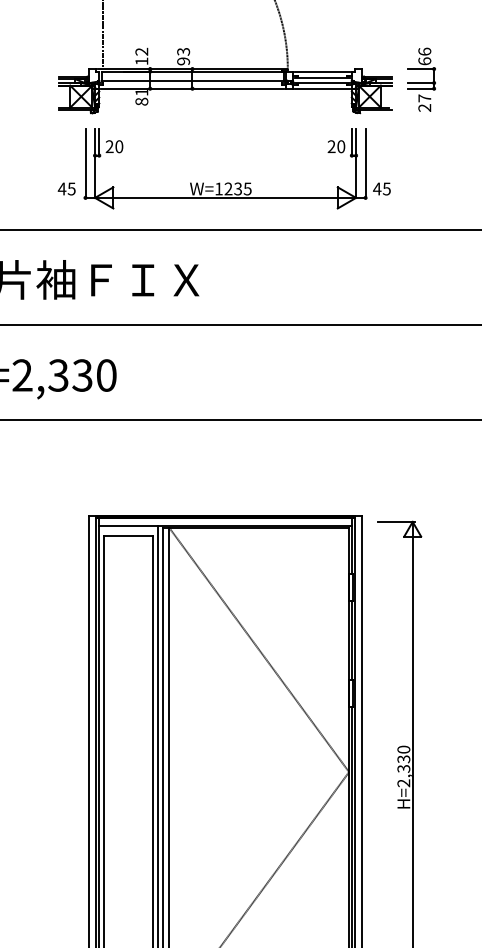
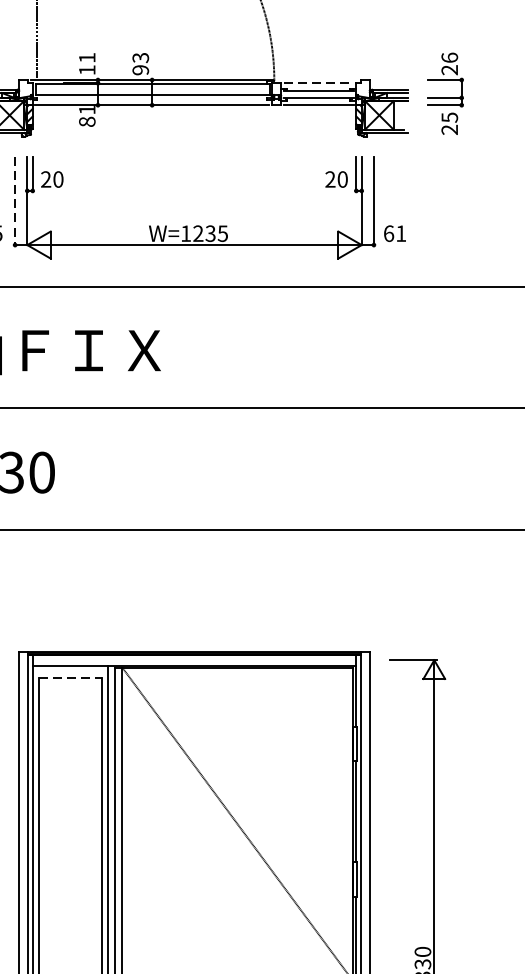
text: (141, 51) -> (86, 57), 12 -> 11
text: (424, 61) -> (449, 70), 66 -> 26
line: (322, 71) -> (318, 83), solid -> dashed
text: (424, 98) -> (449, 117), 27 -> 25
line: (85, 164) -> (15, 202), solid -> dashed
text: (381, 188) -> (394, 233), 45 -> 61
line: (128, 535) -> (70, 677), solid -> dashed

